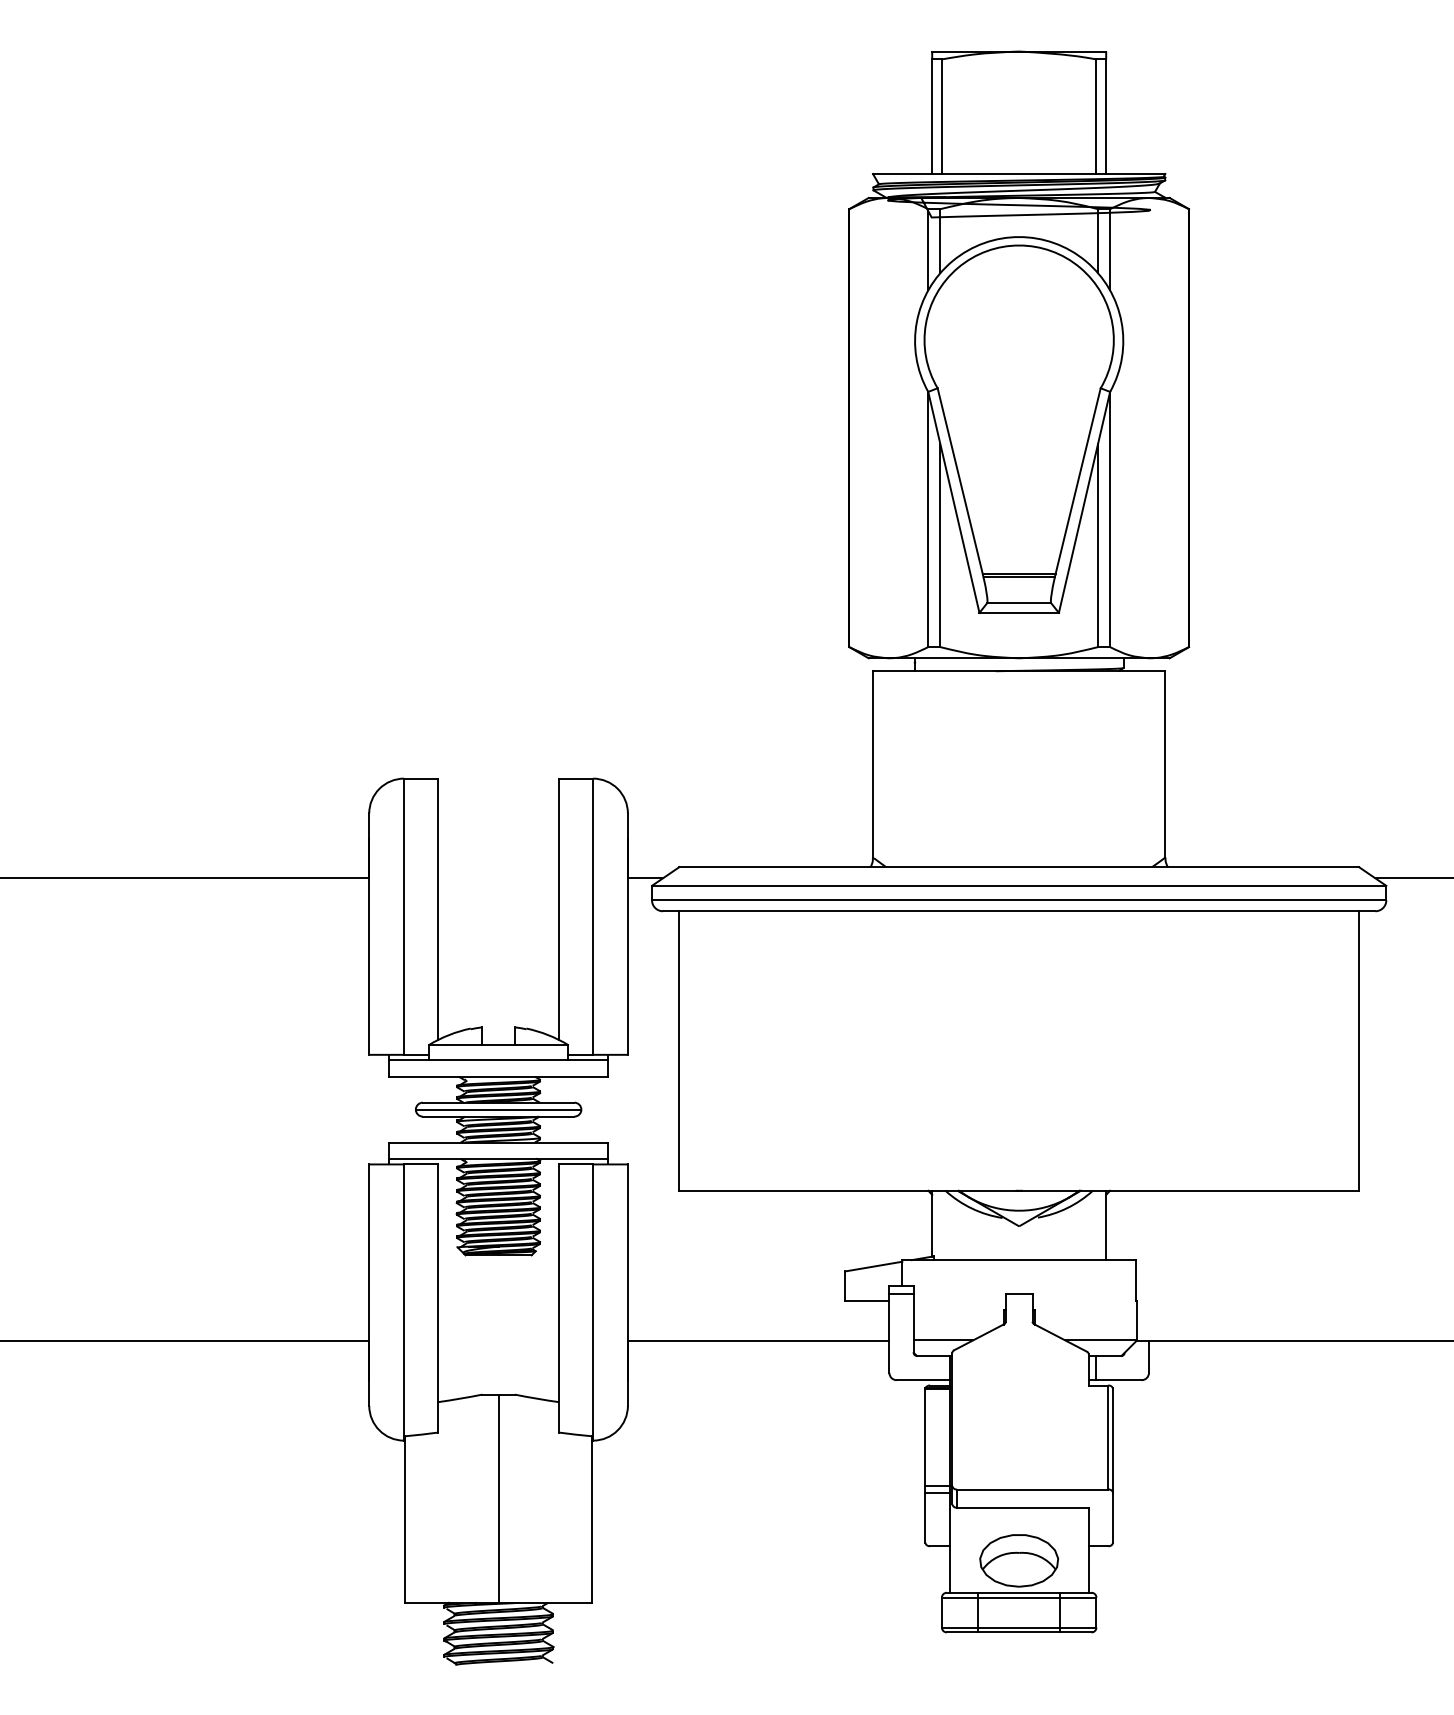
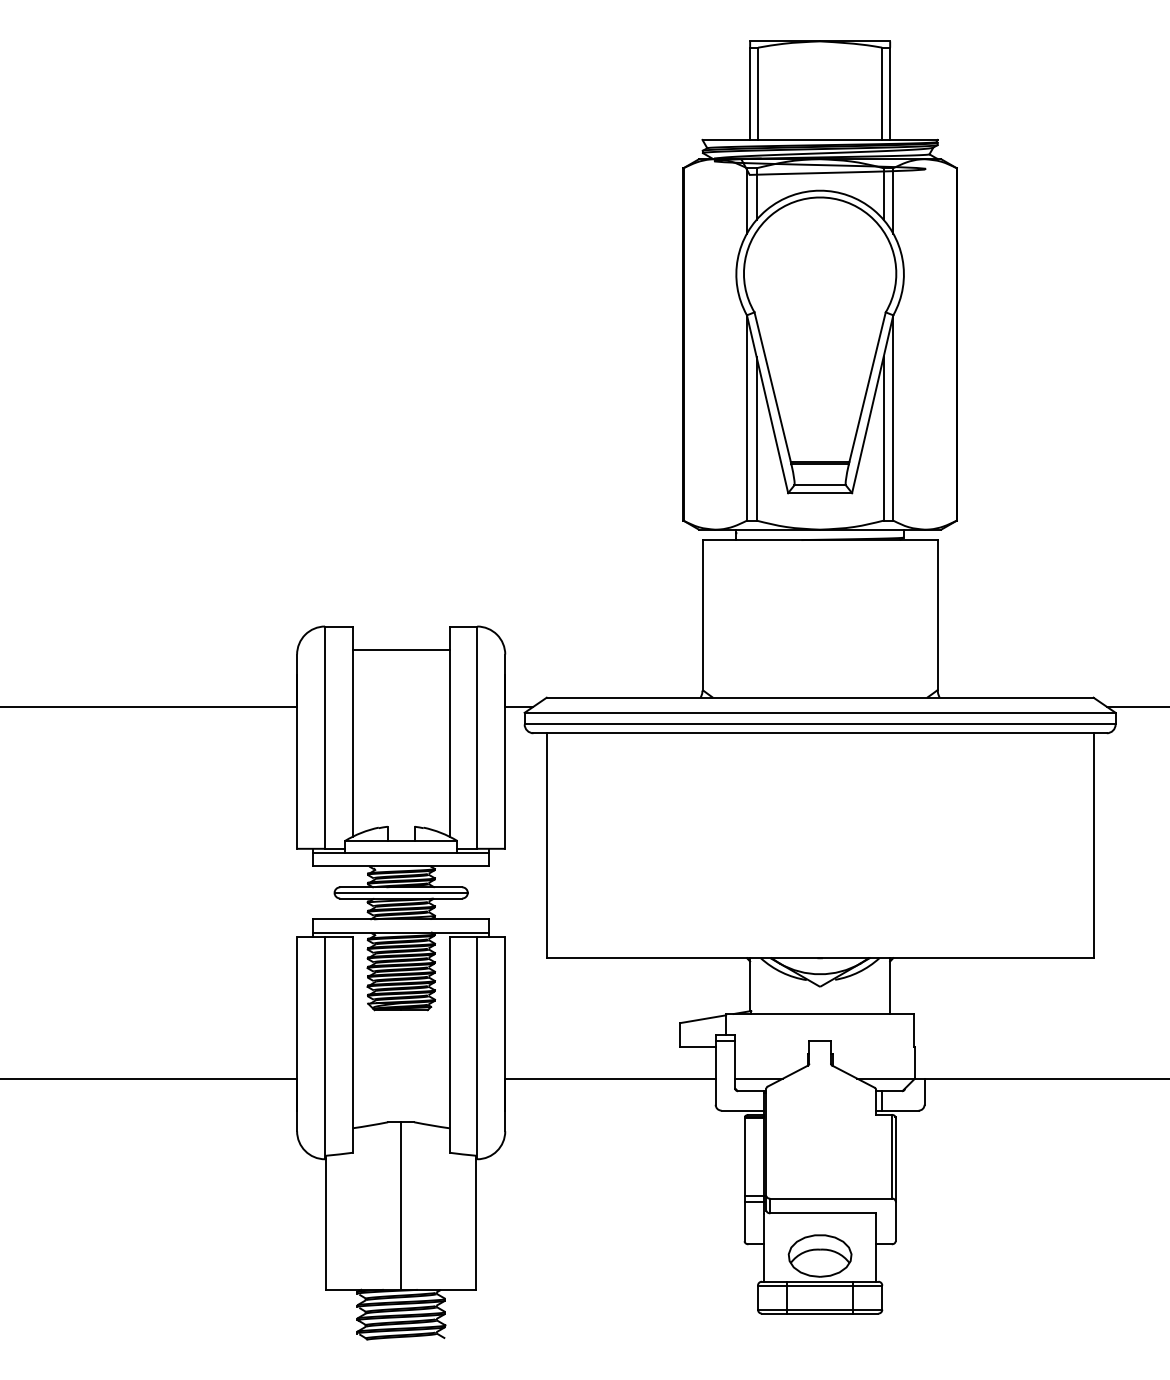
line: (497, 808) -> (400, 650), added

